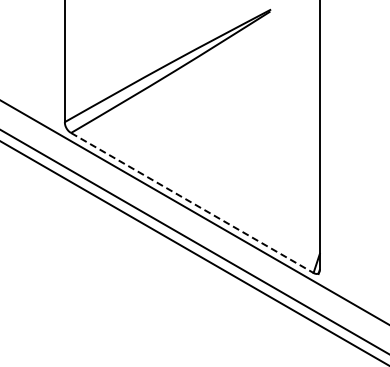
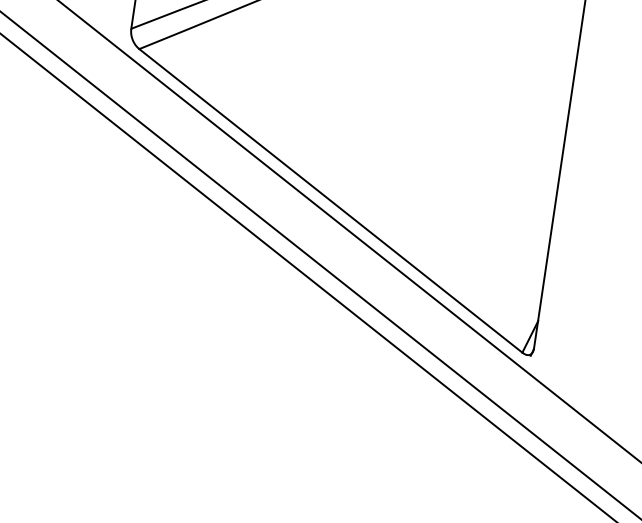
line: (192, 203) -> (331, 201), dashed -> solid

